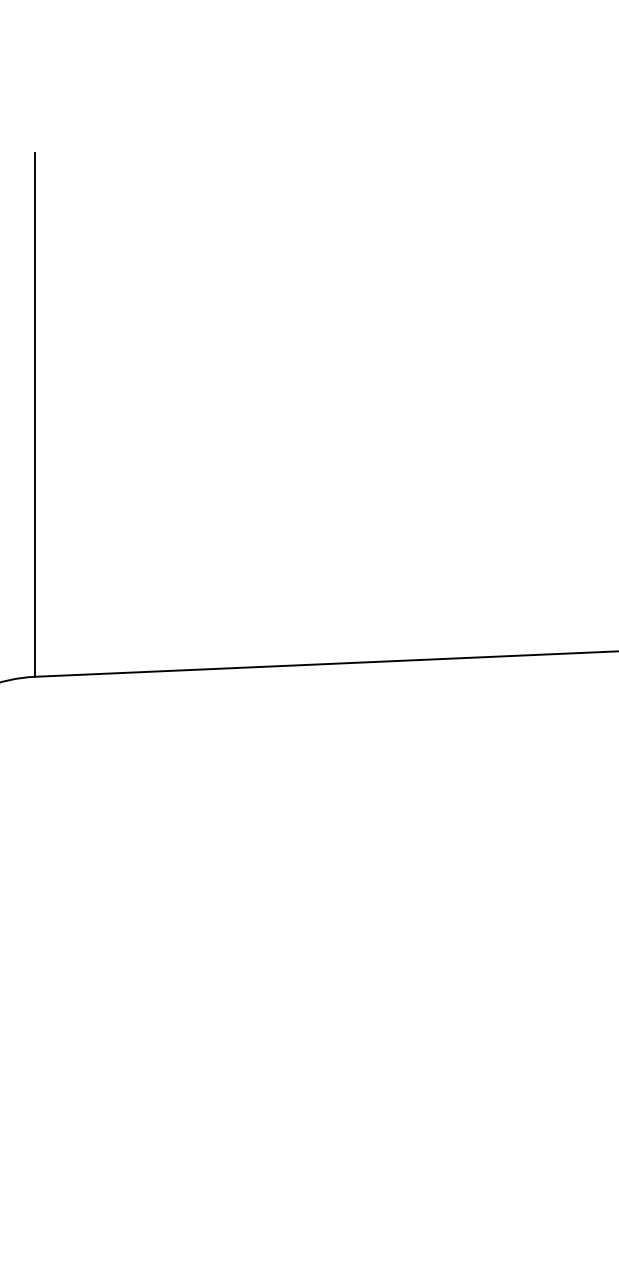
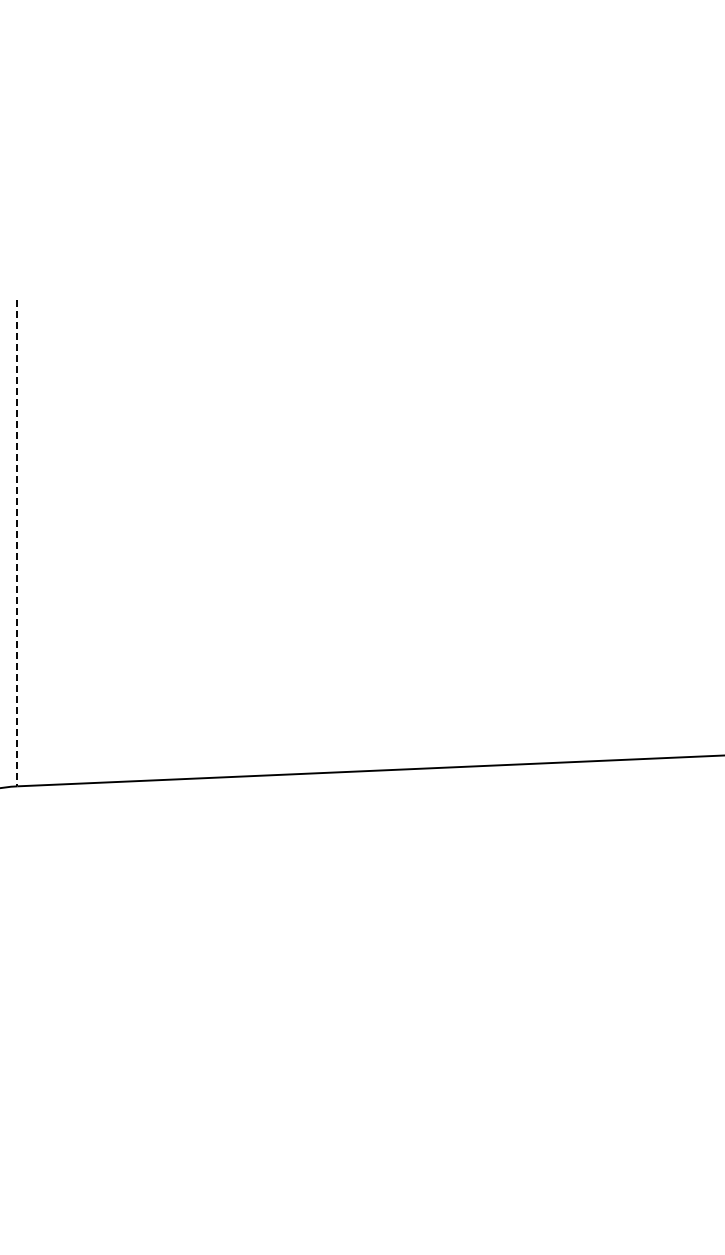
line: (35, 415) -> (17, 543), solid -> dashed

